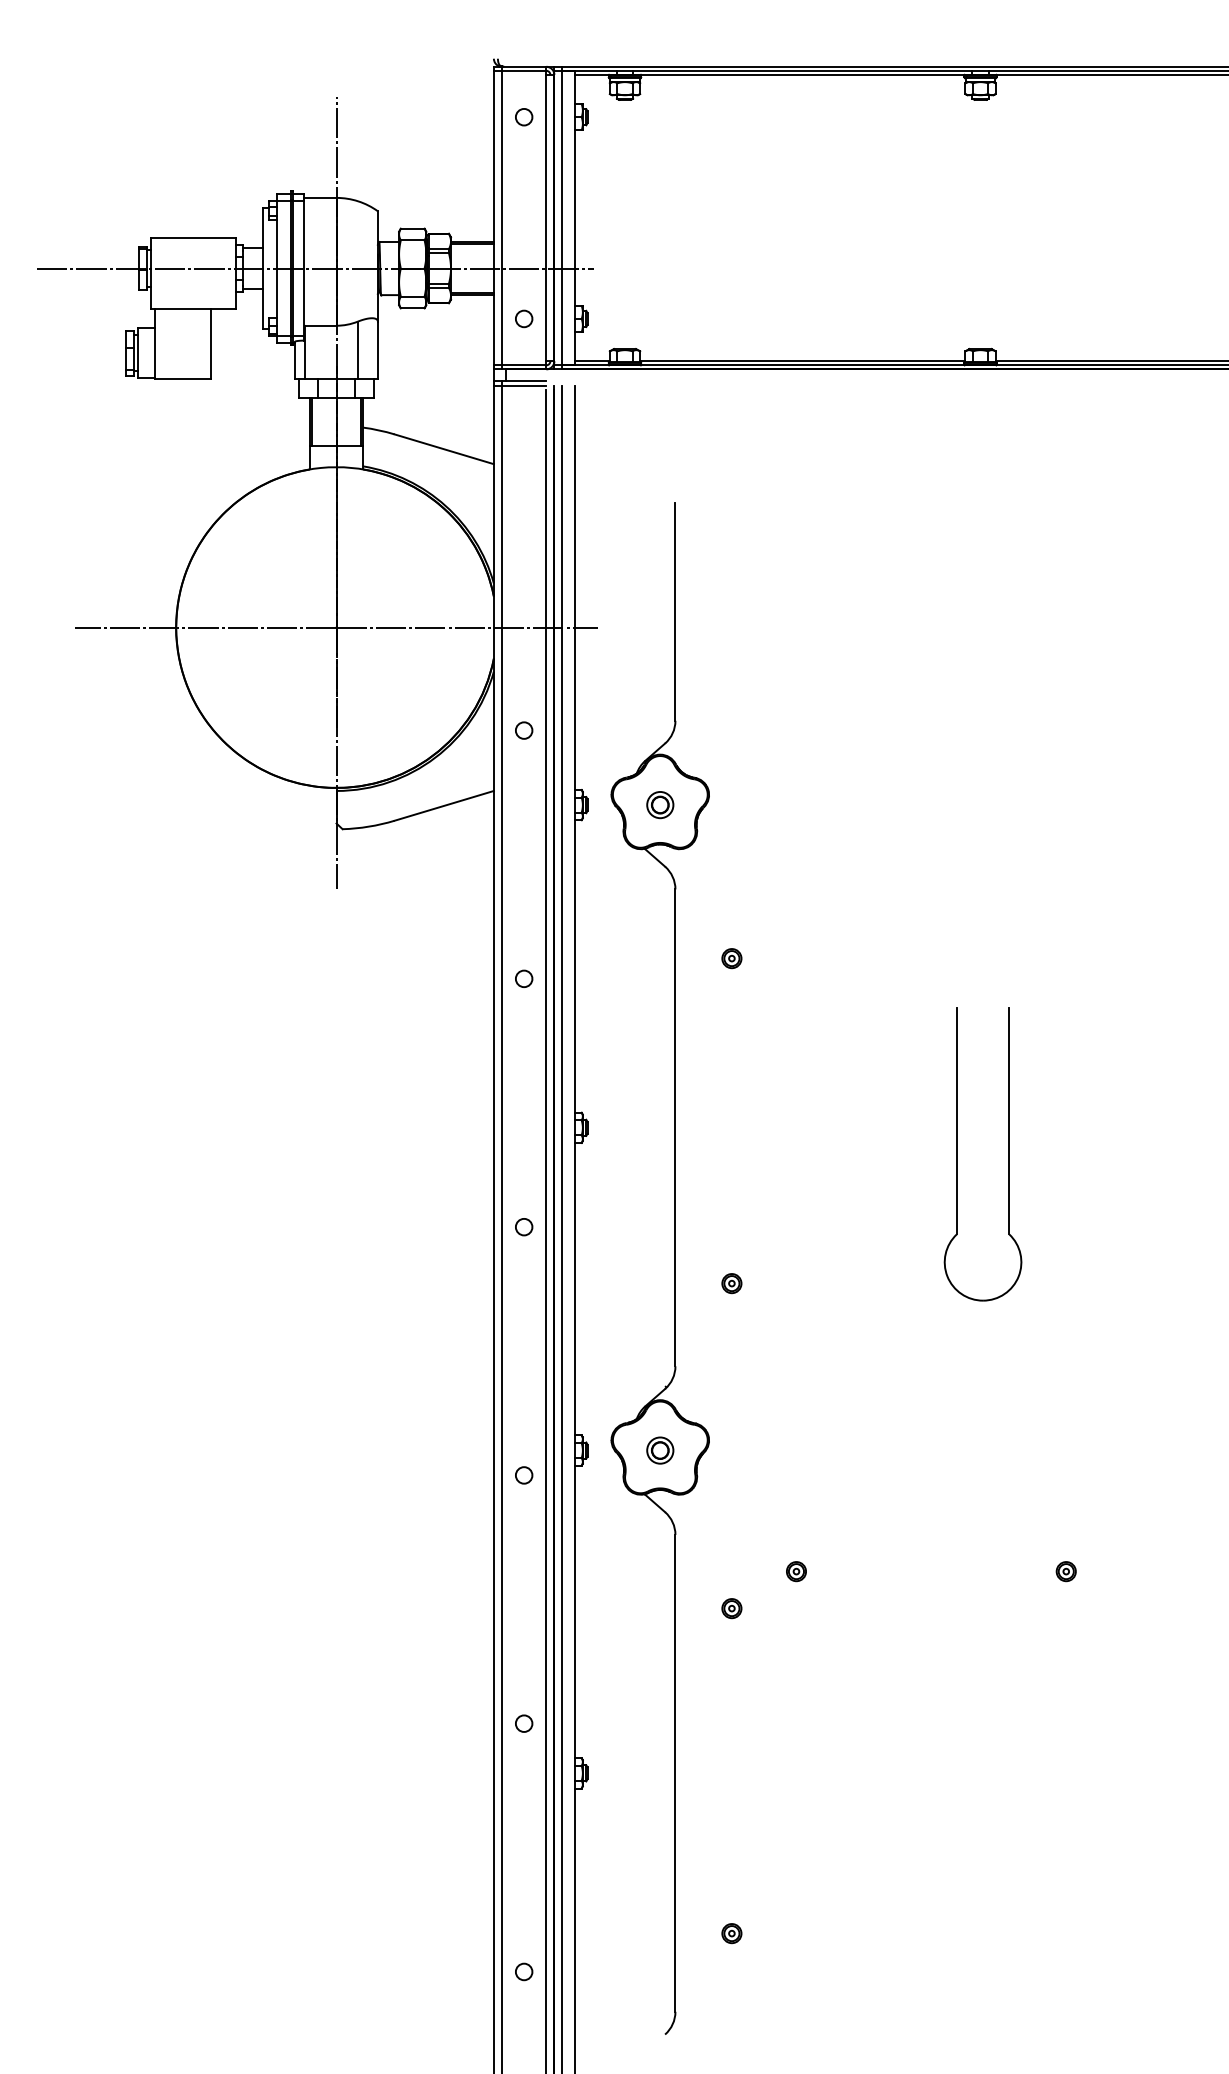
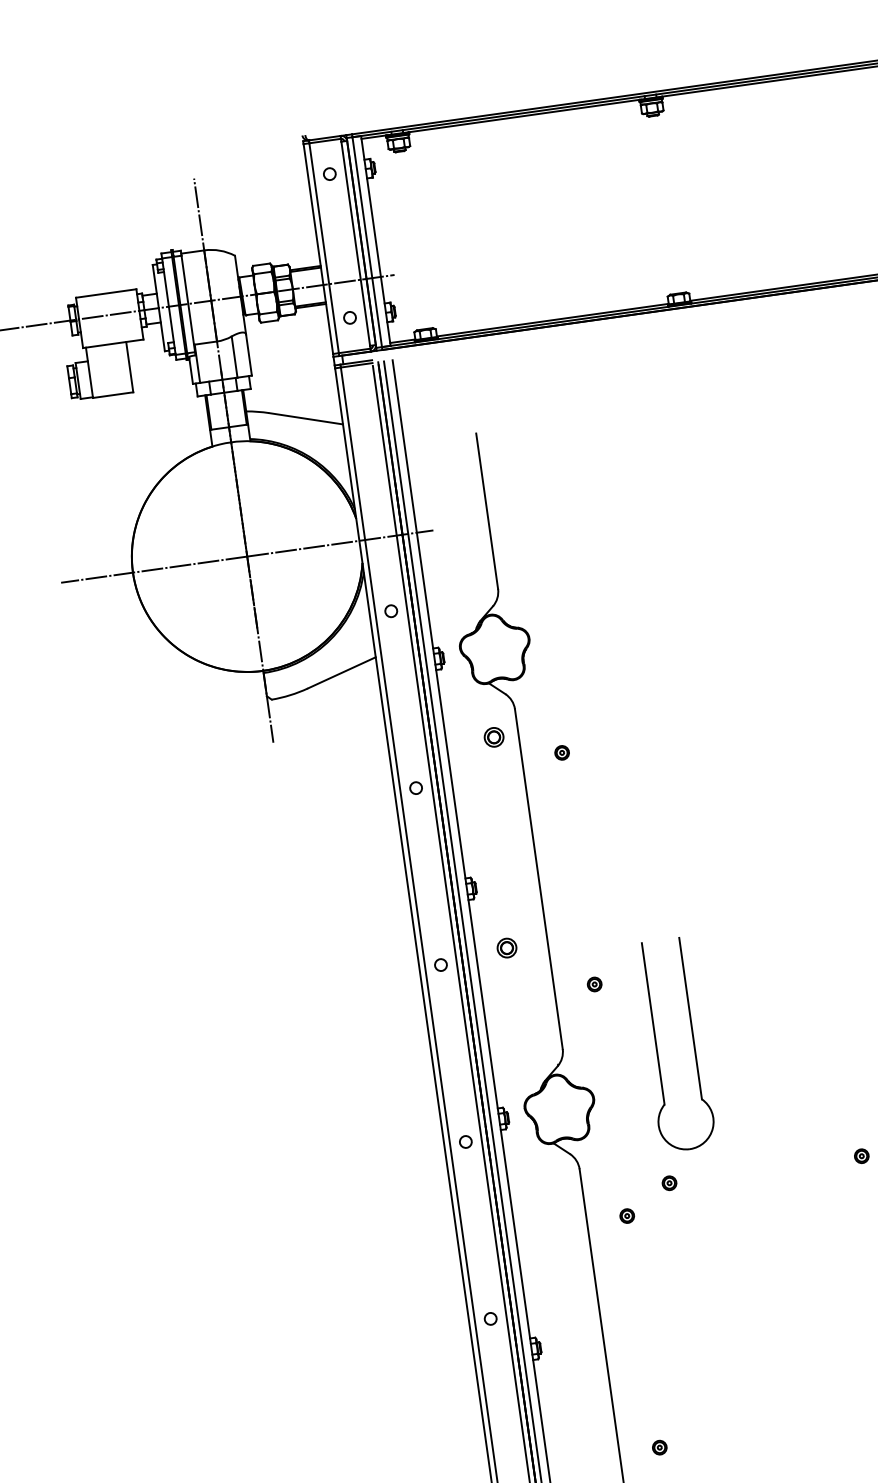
part: (660, 805) -> (494, 737), moved
part: (957, 1154) -> (657, 1047), moved
part: (660, 1450) -> (507, 948), moved

